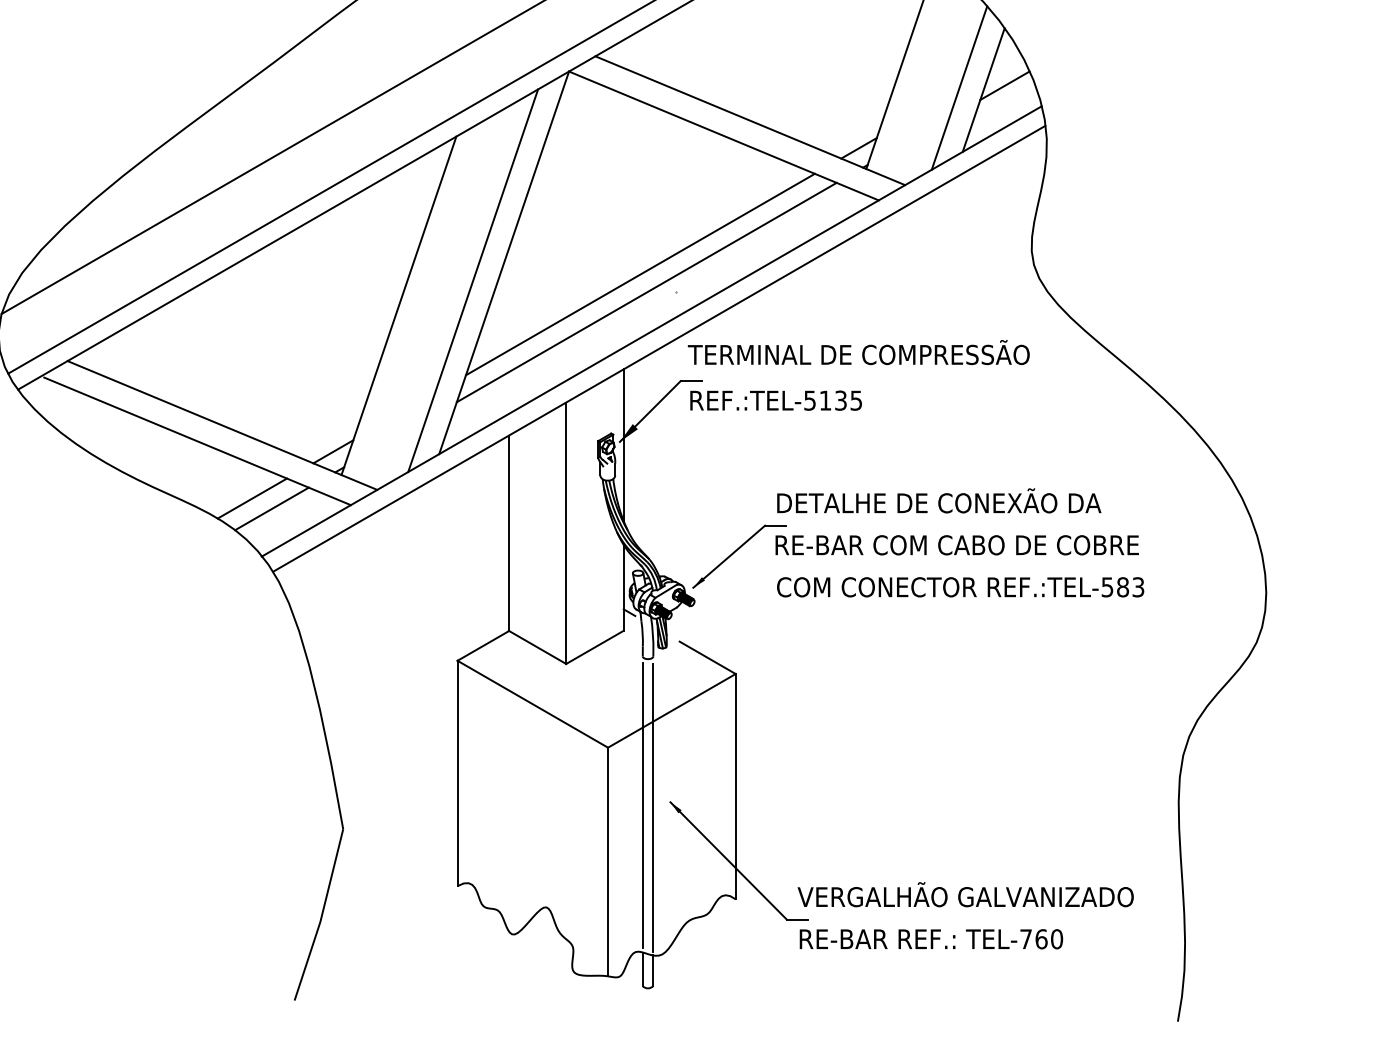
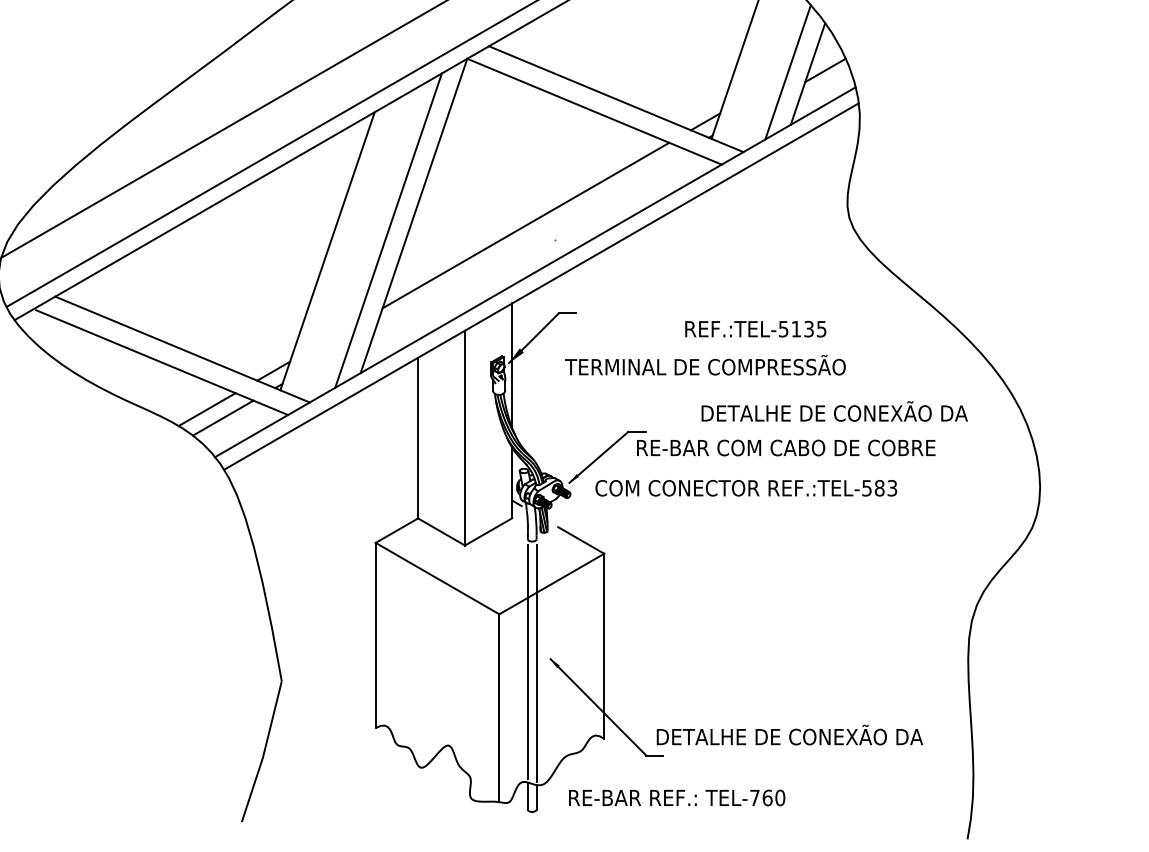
line: (646, 292) -> (530, 240), removed
text: (858, 352) -> (705, 365), moved
text: (775, 400) -> (755, 329), moved
text: (939, 500) -> (834, 411), moved
text: (960, 587) -> (746, 488), moved
text: (965, 894) -> (793, 734), VERGALHÃO GALVANIZADO -> DETALHE DE CONEXÃO DA
text: (931, 939) -> (677, 798), moved

